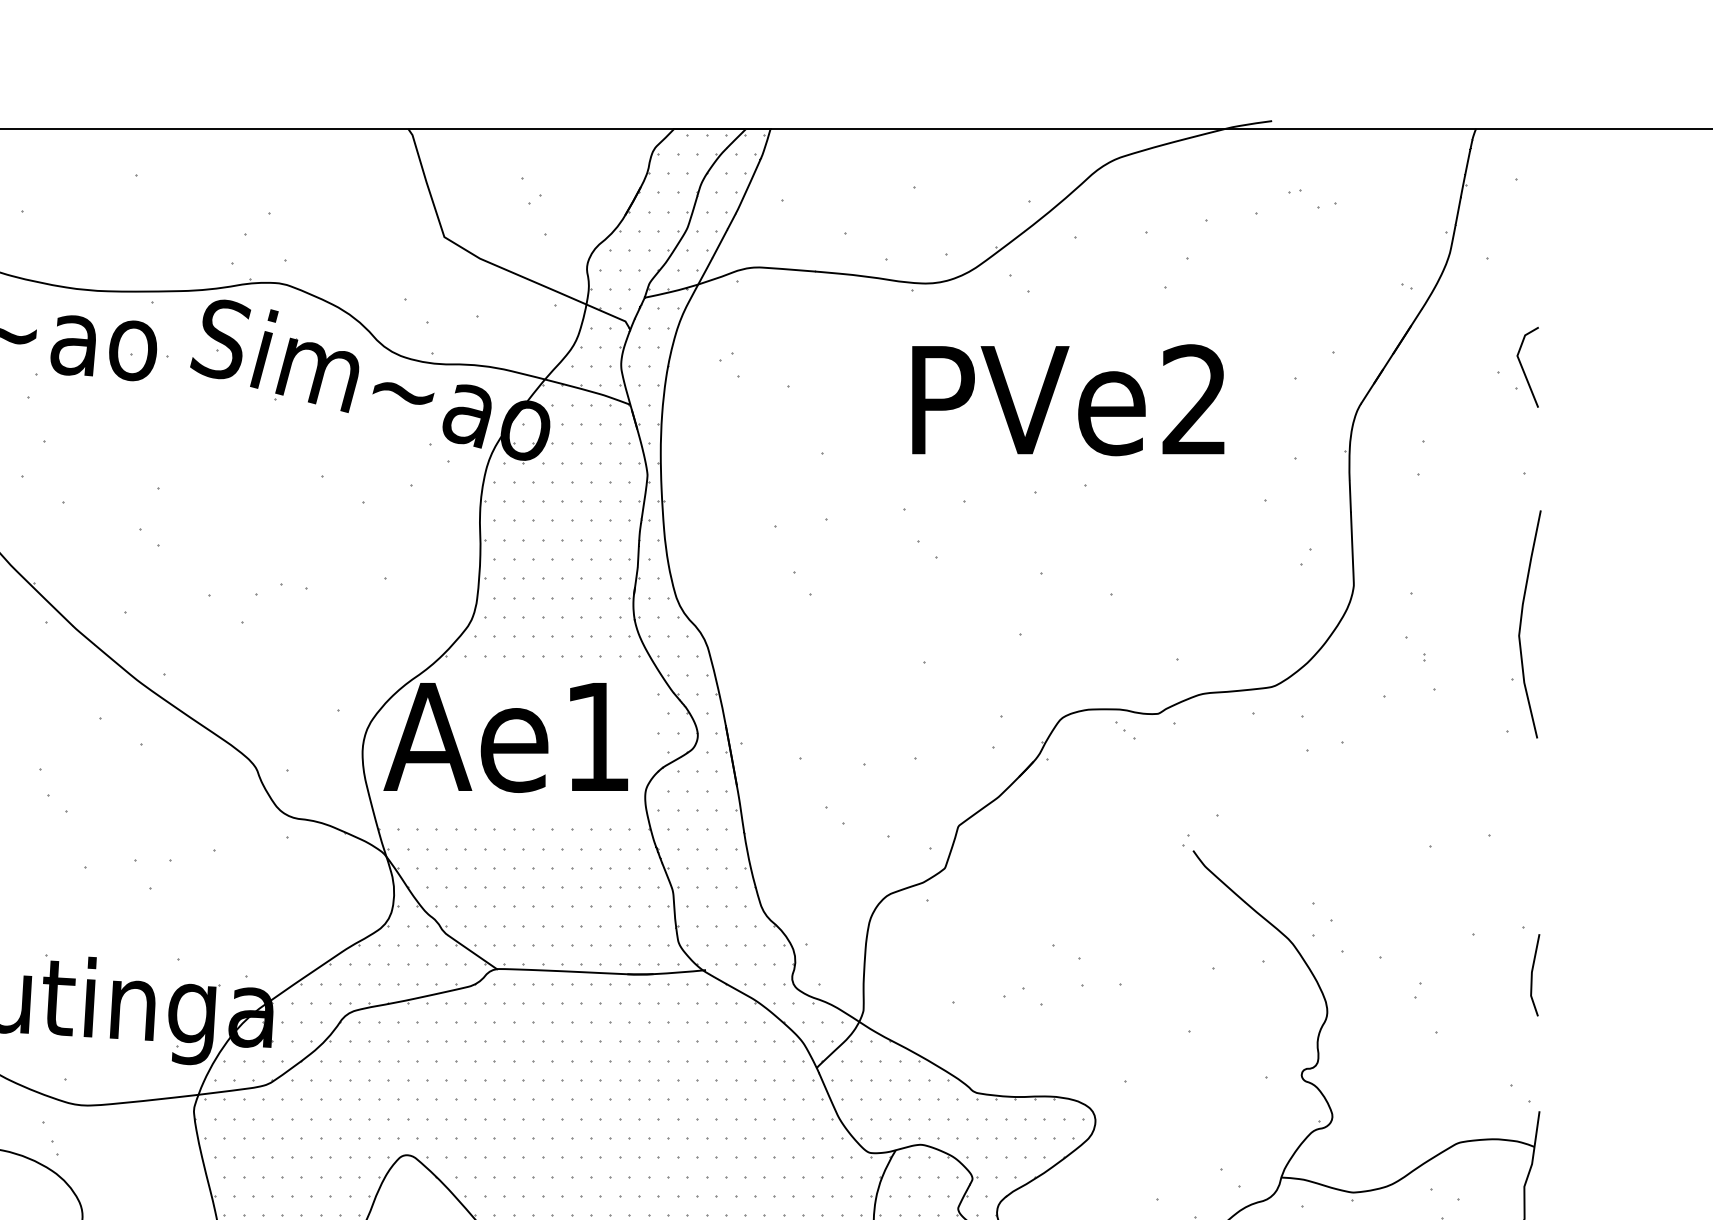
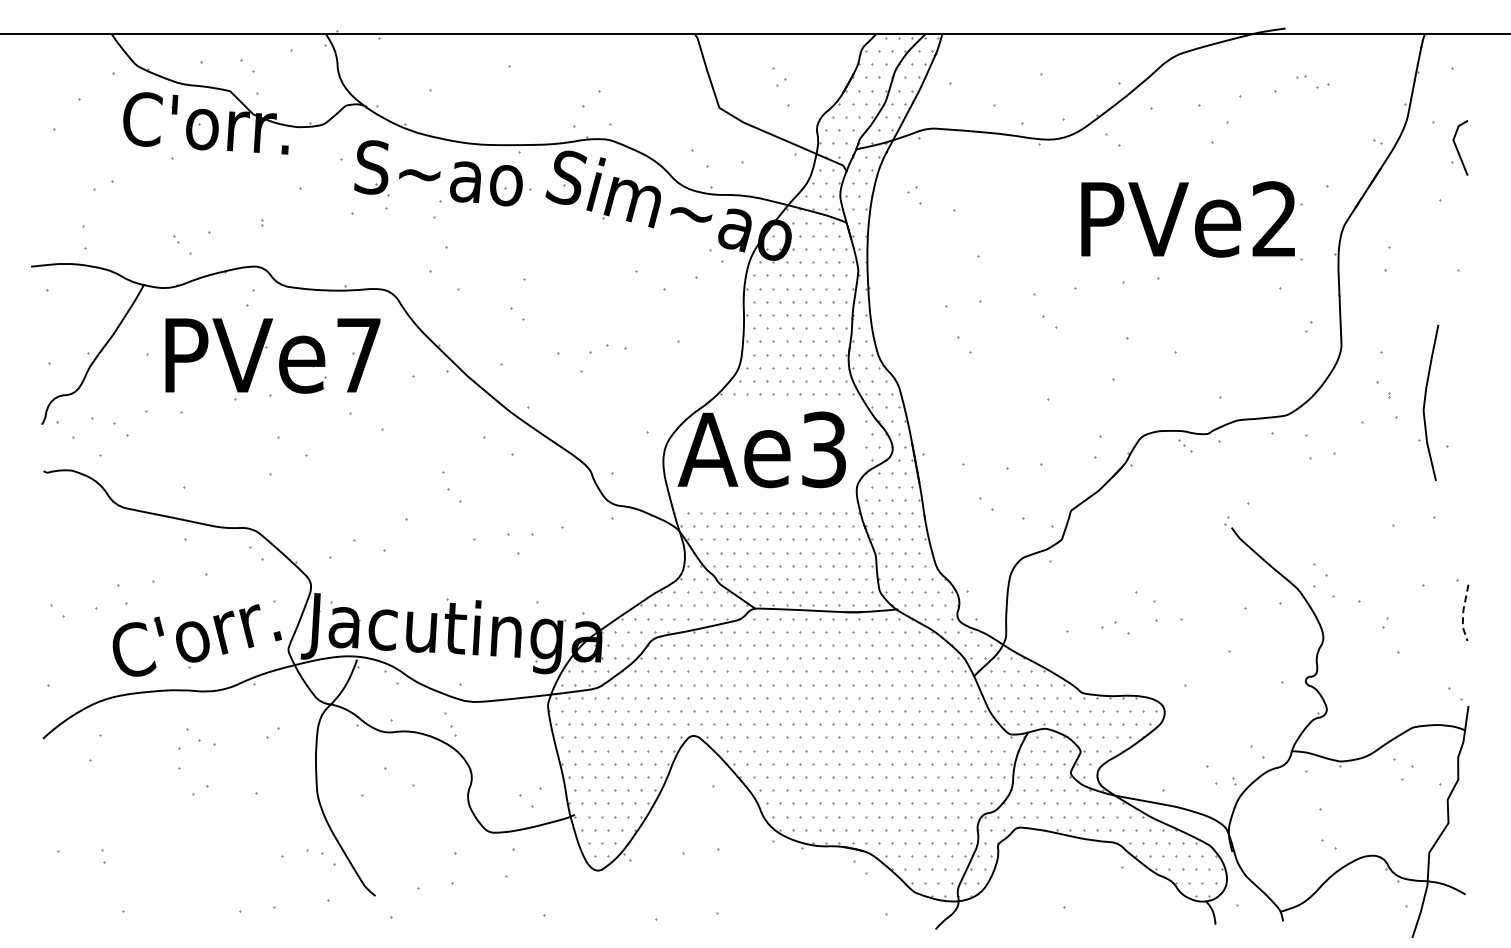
part: (1526, 366) -> (1459, 147), moved
text: (1067, 400) -> (1187, 219), moved
part: (1526, 623) -> (1428, 402), moved
text: (598, 736) -> (824, 449), Ae1 -> Ae3
line: (1532, 976) -> (1463, 613), solid -> dashed

